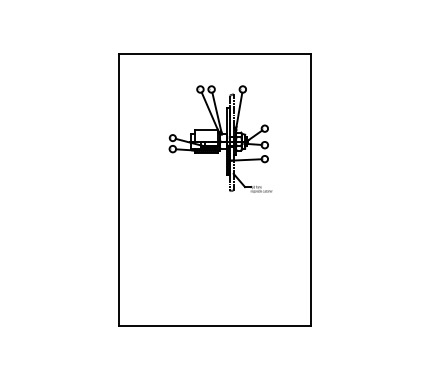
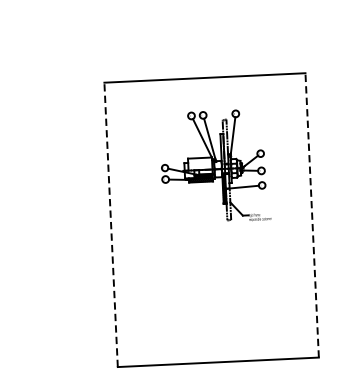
line: (118, 189) -> (110, 224), solid -> dashed
line: (311, 189) -> (312, 214), solid -> dashed

